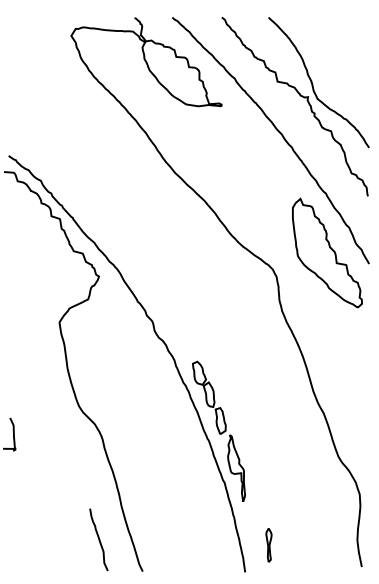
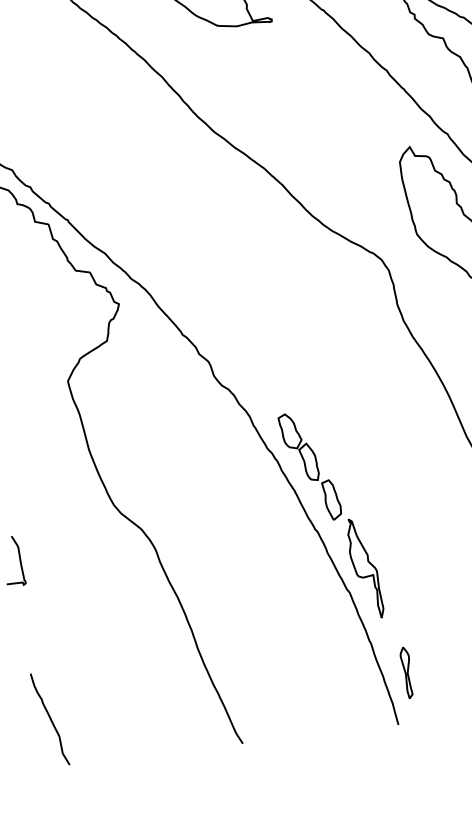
curve: (98, 539) -> (49, 718), moved
part: (268, 545) -> (406, 673), moved

